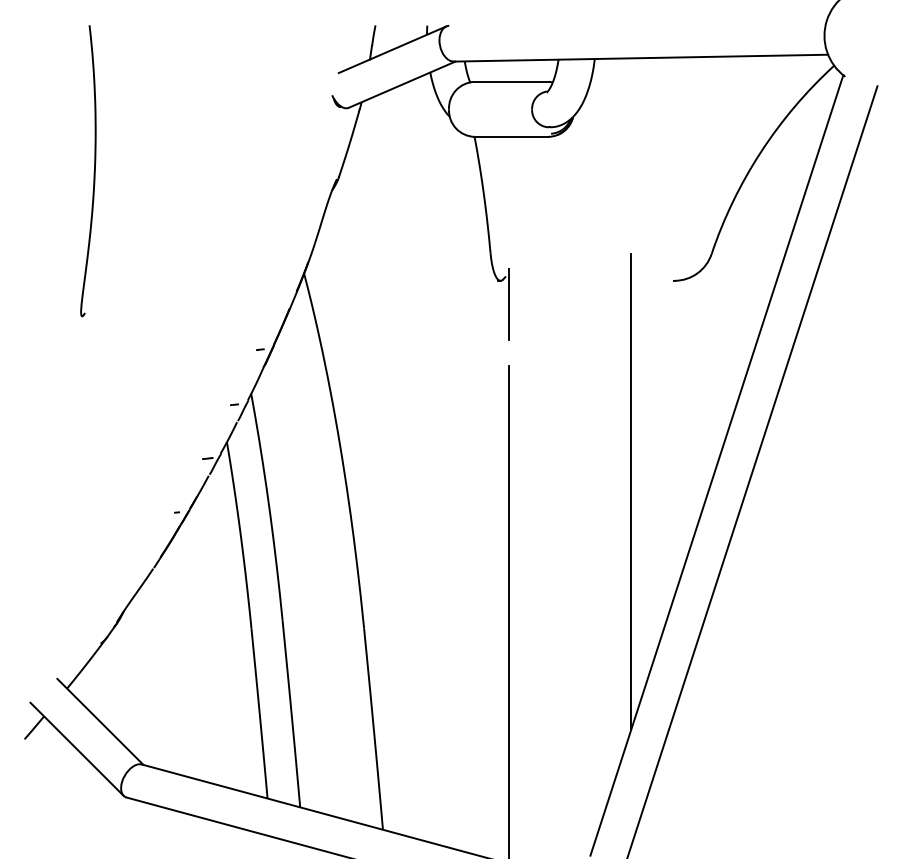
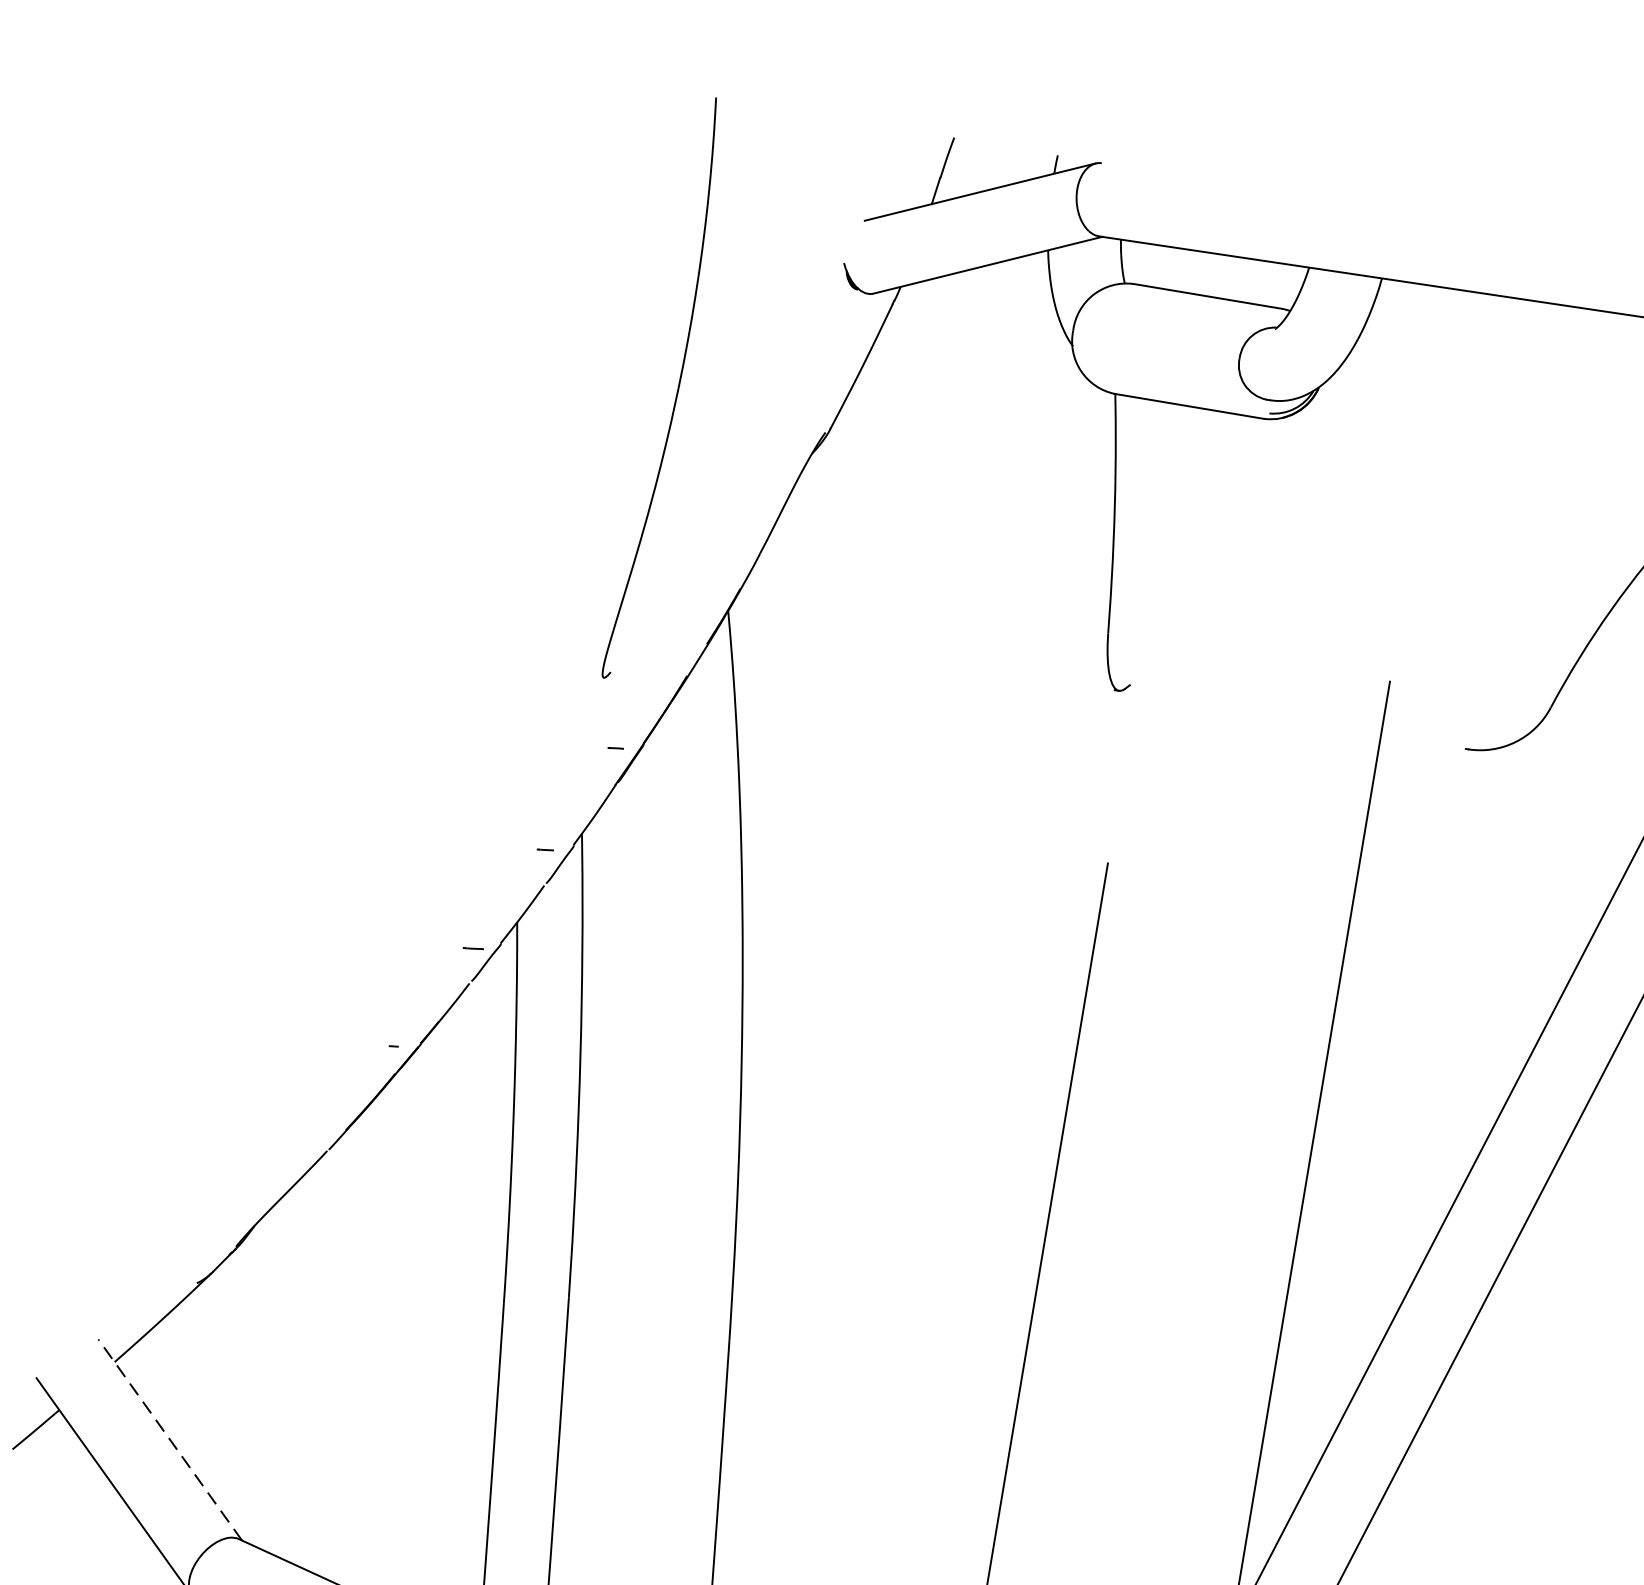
curve: (93, 171) -> (675, 391), moved
line: (509, 304) -> (1129, 741), removed
line: (100, 721) -> (170, 1439), solid -> dashed

